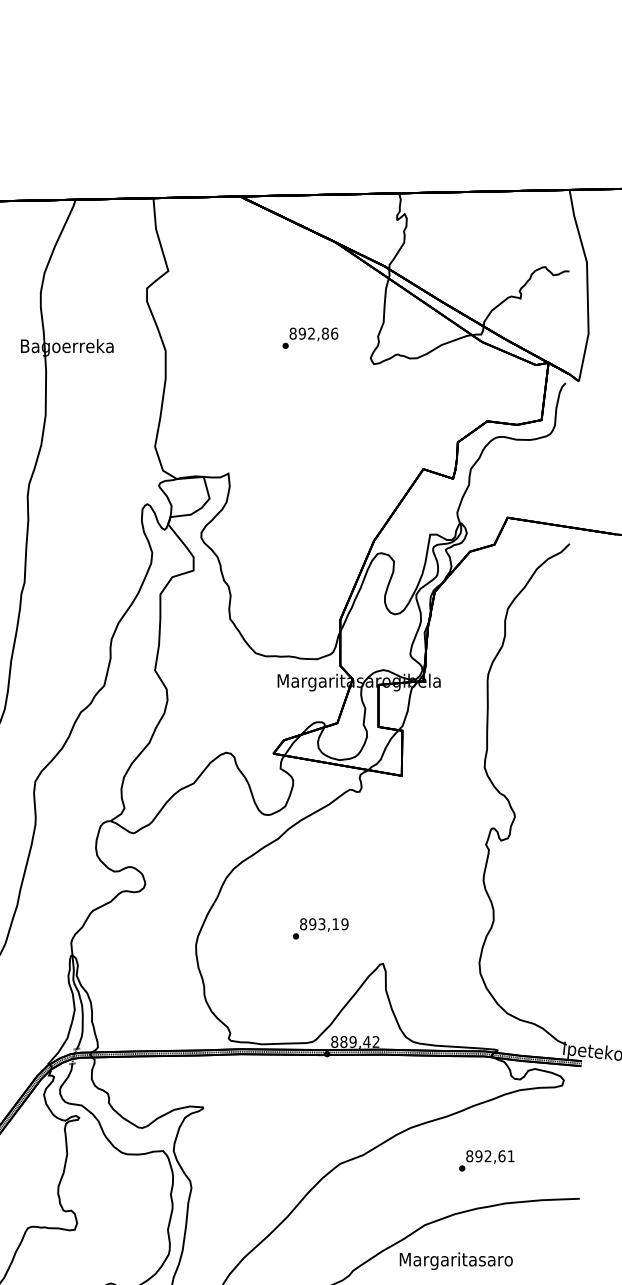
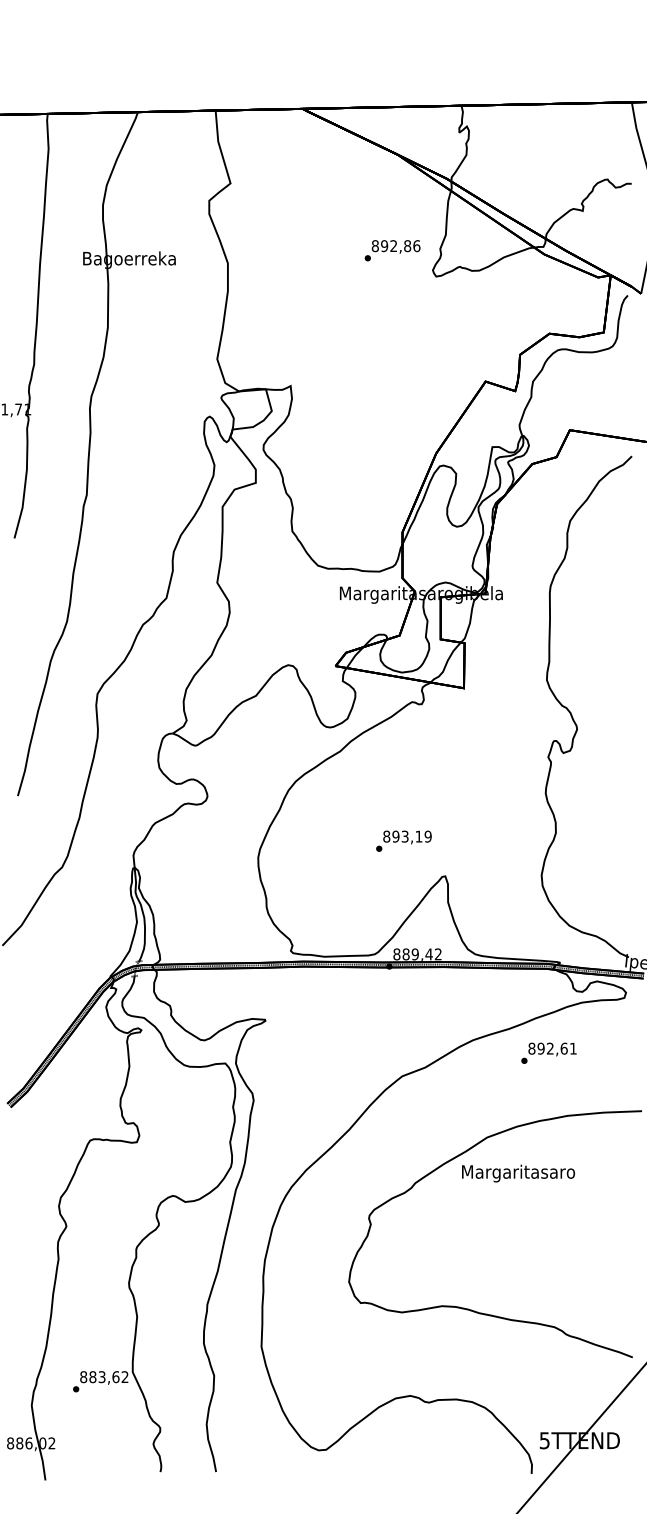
text: (310, 338) -> (392, 250), moved
text: (320, 928) -> (403, 840), moved
text: (486, 1160) -> (548, 1052), moved

